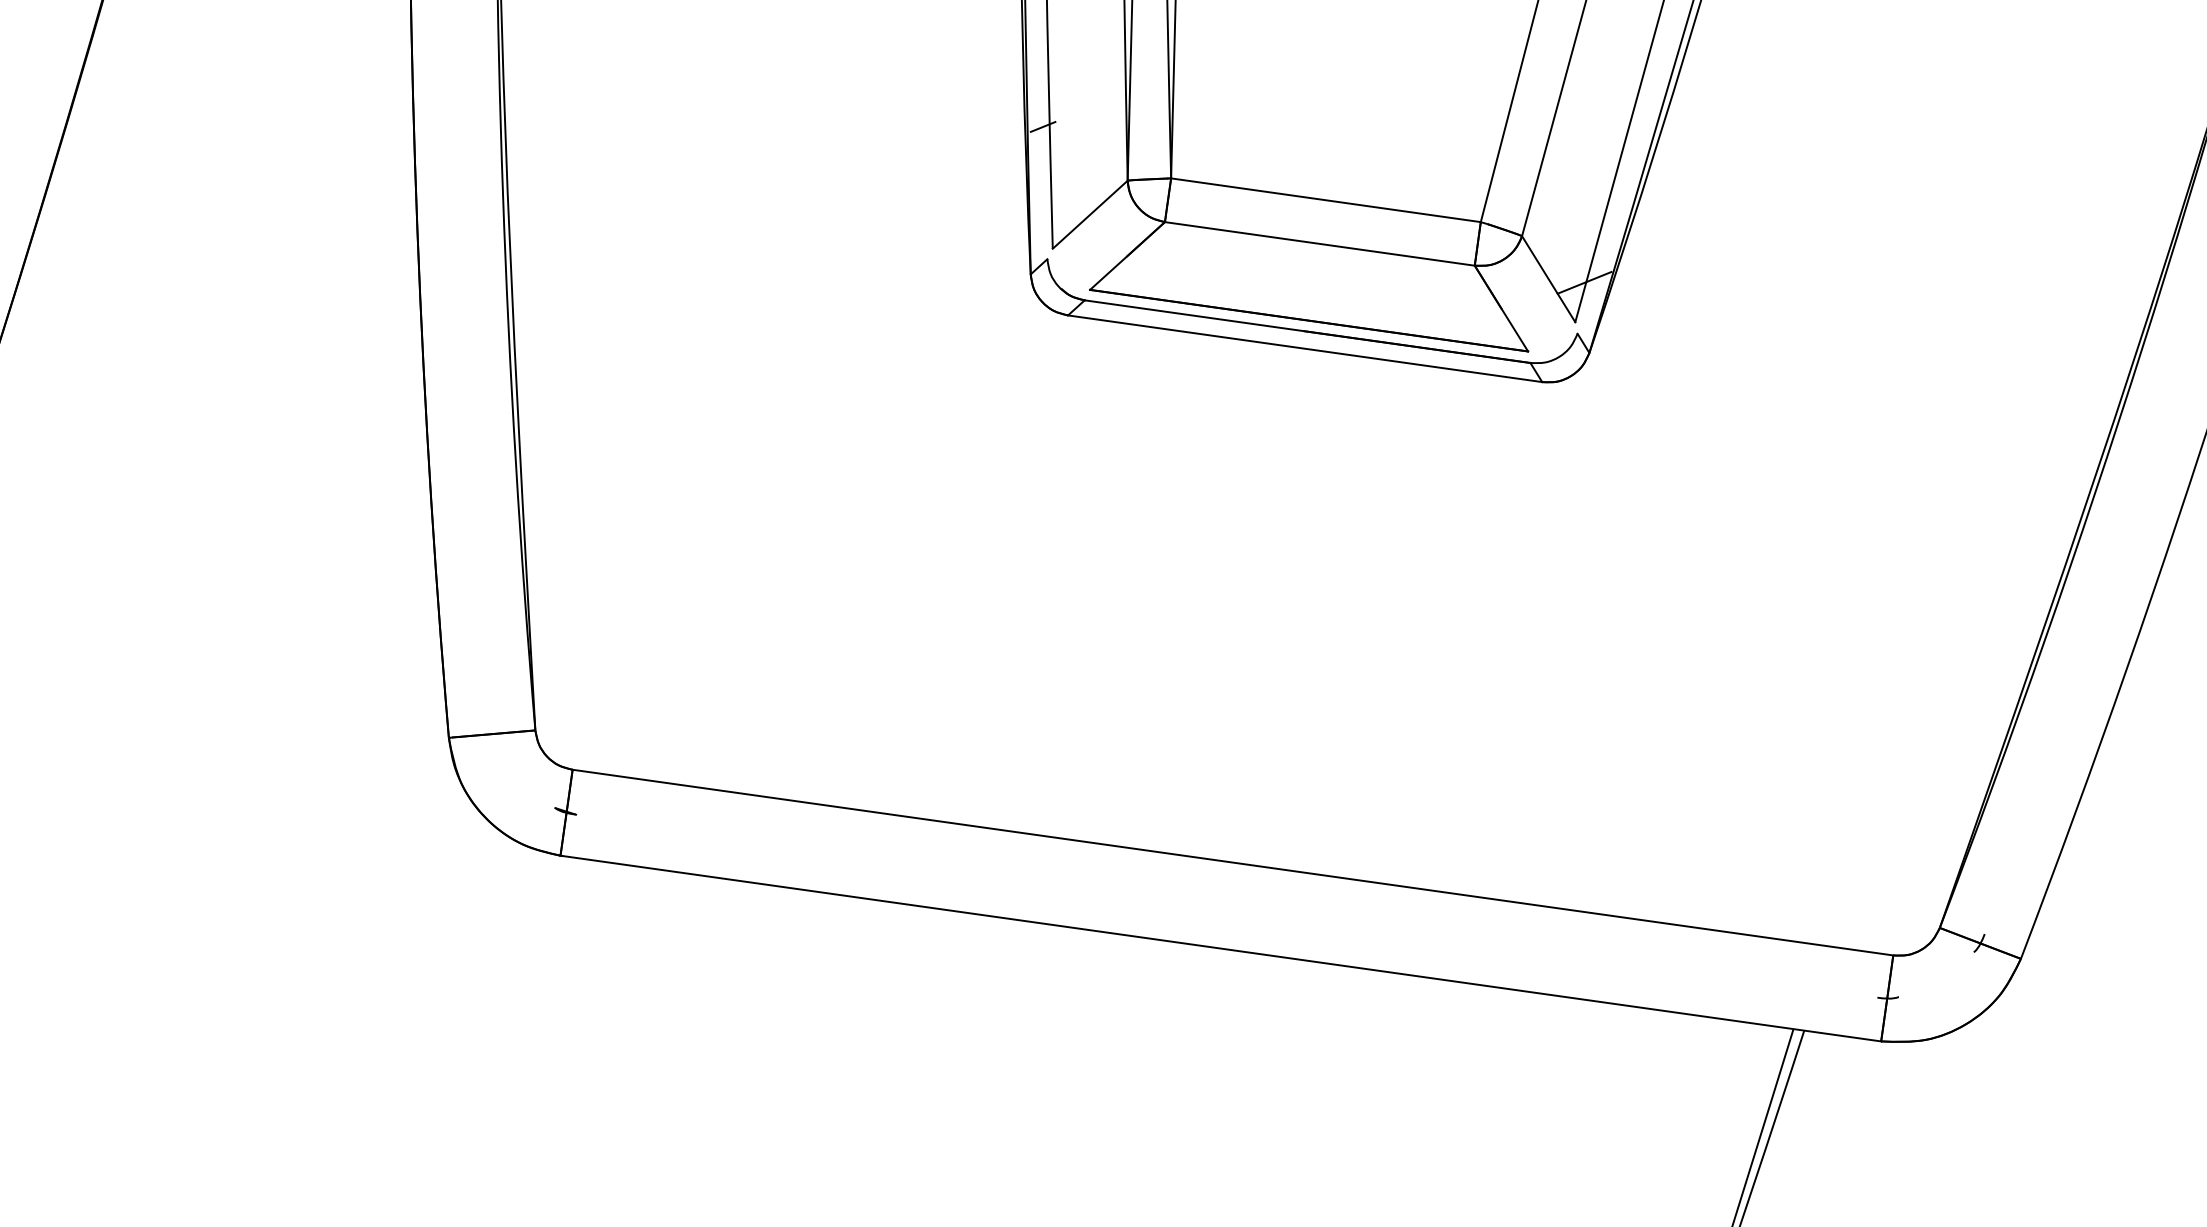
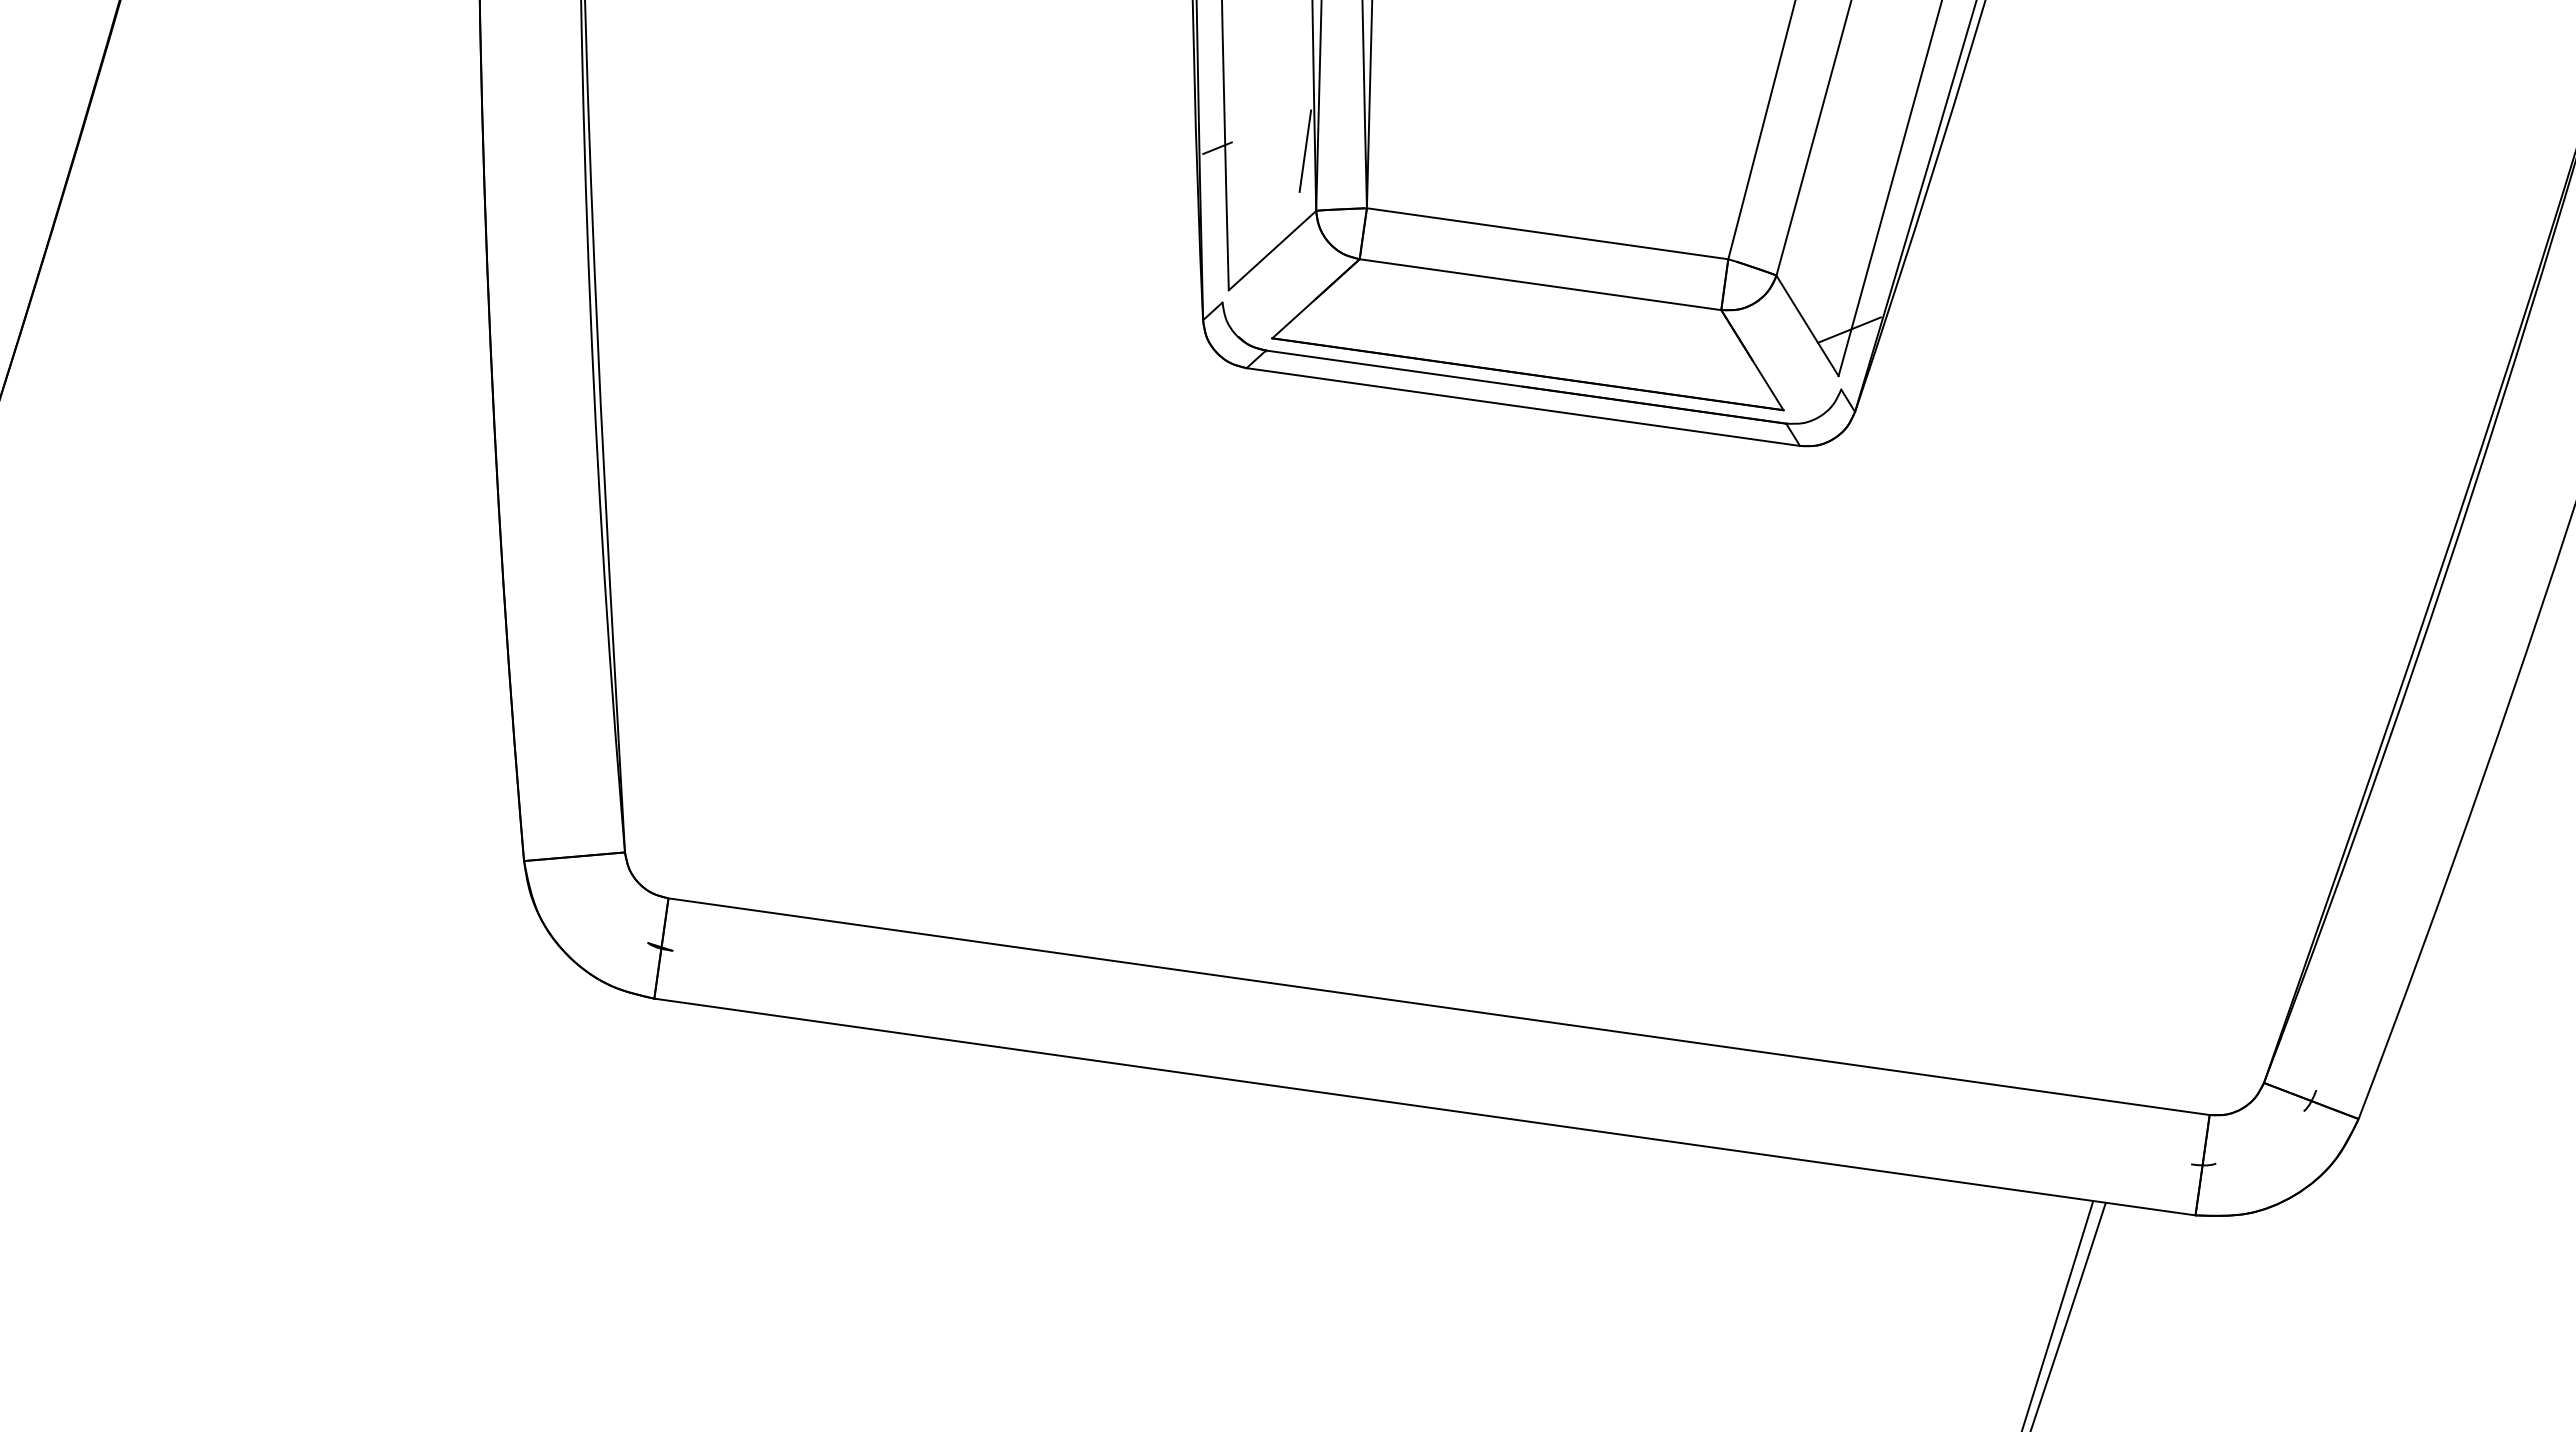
line: (1118, 128) -> (1305, 150), added

